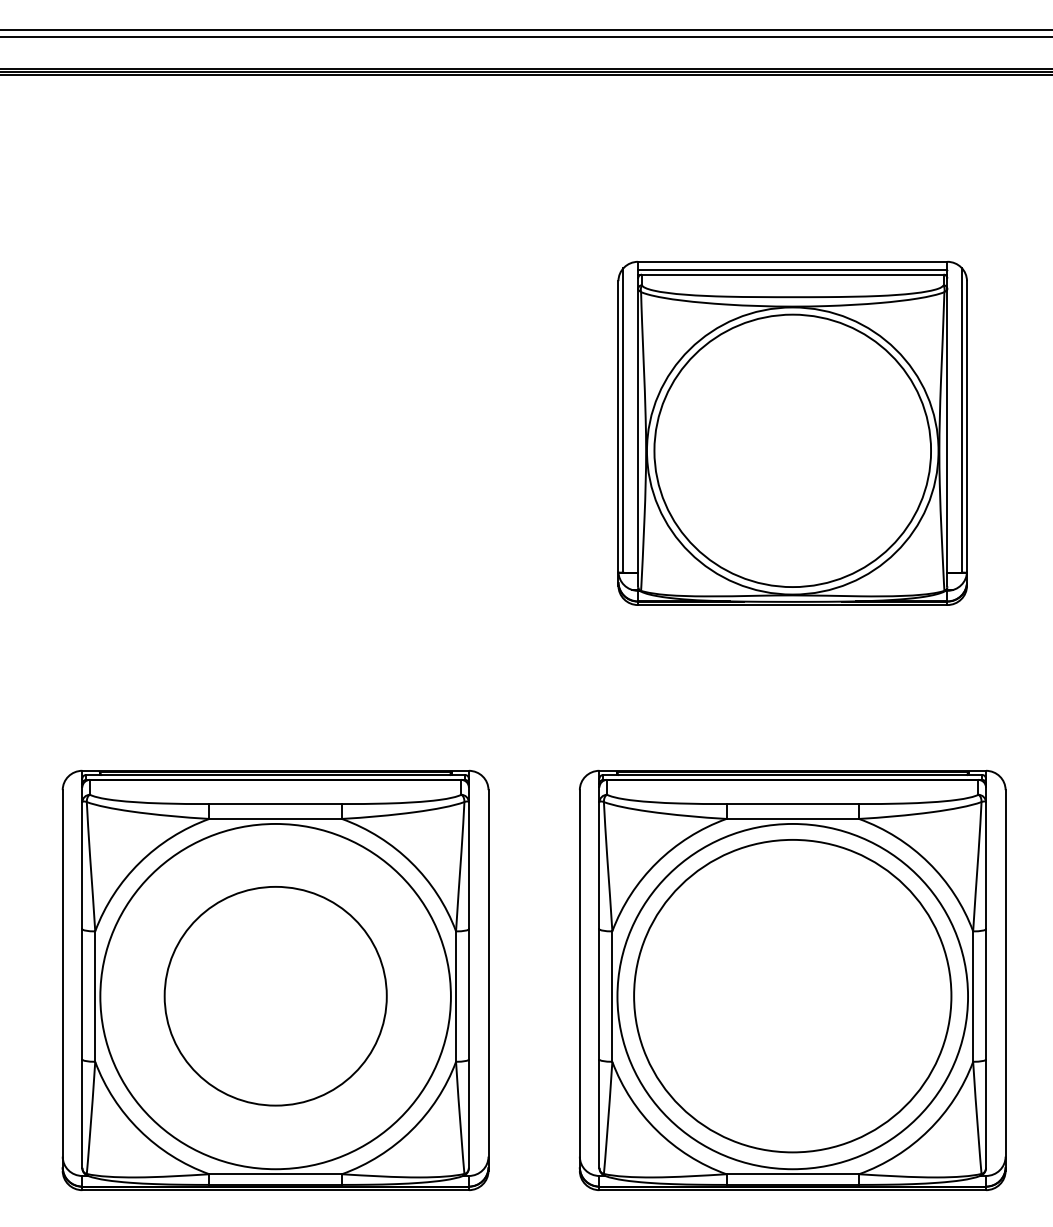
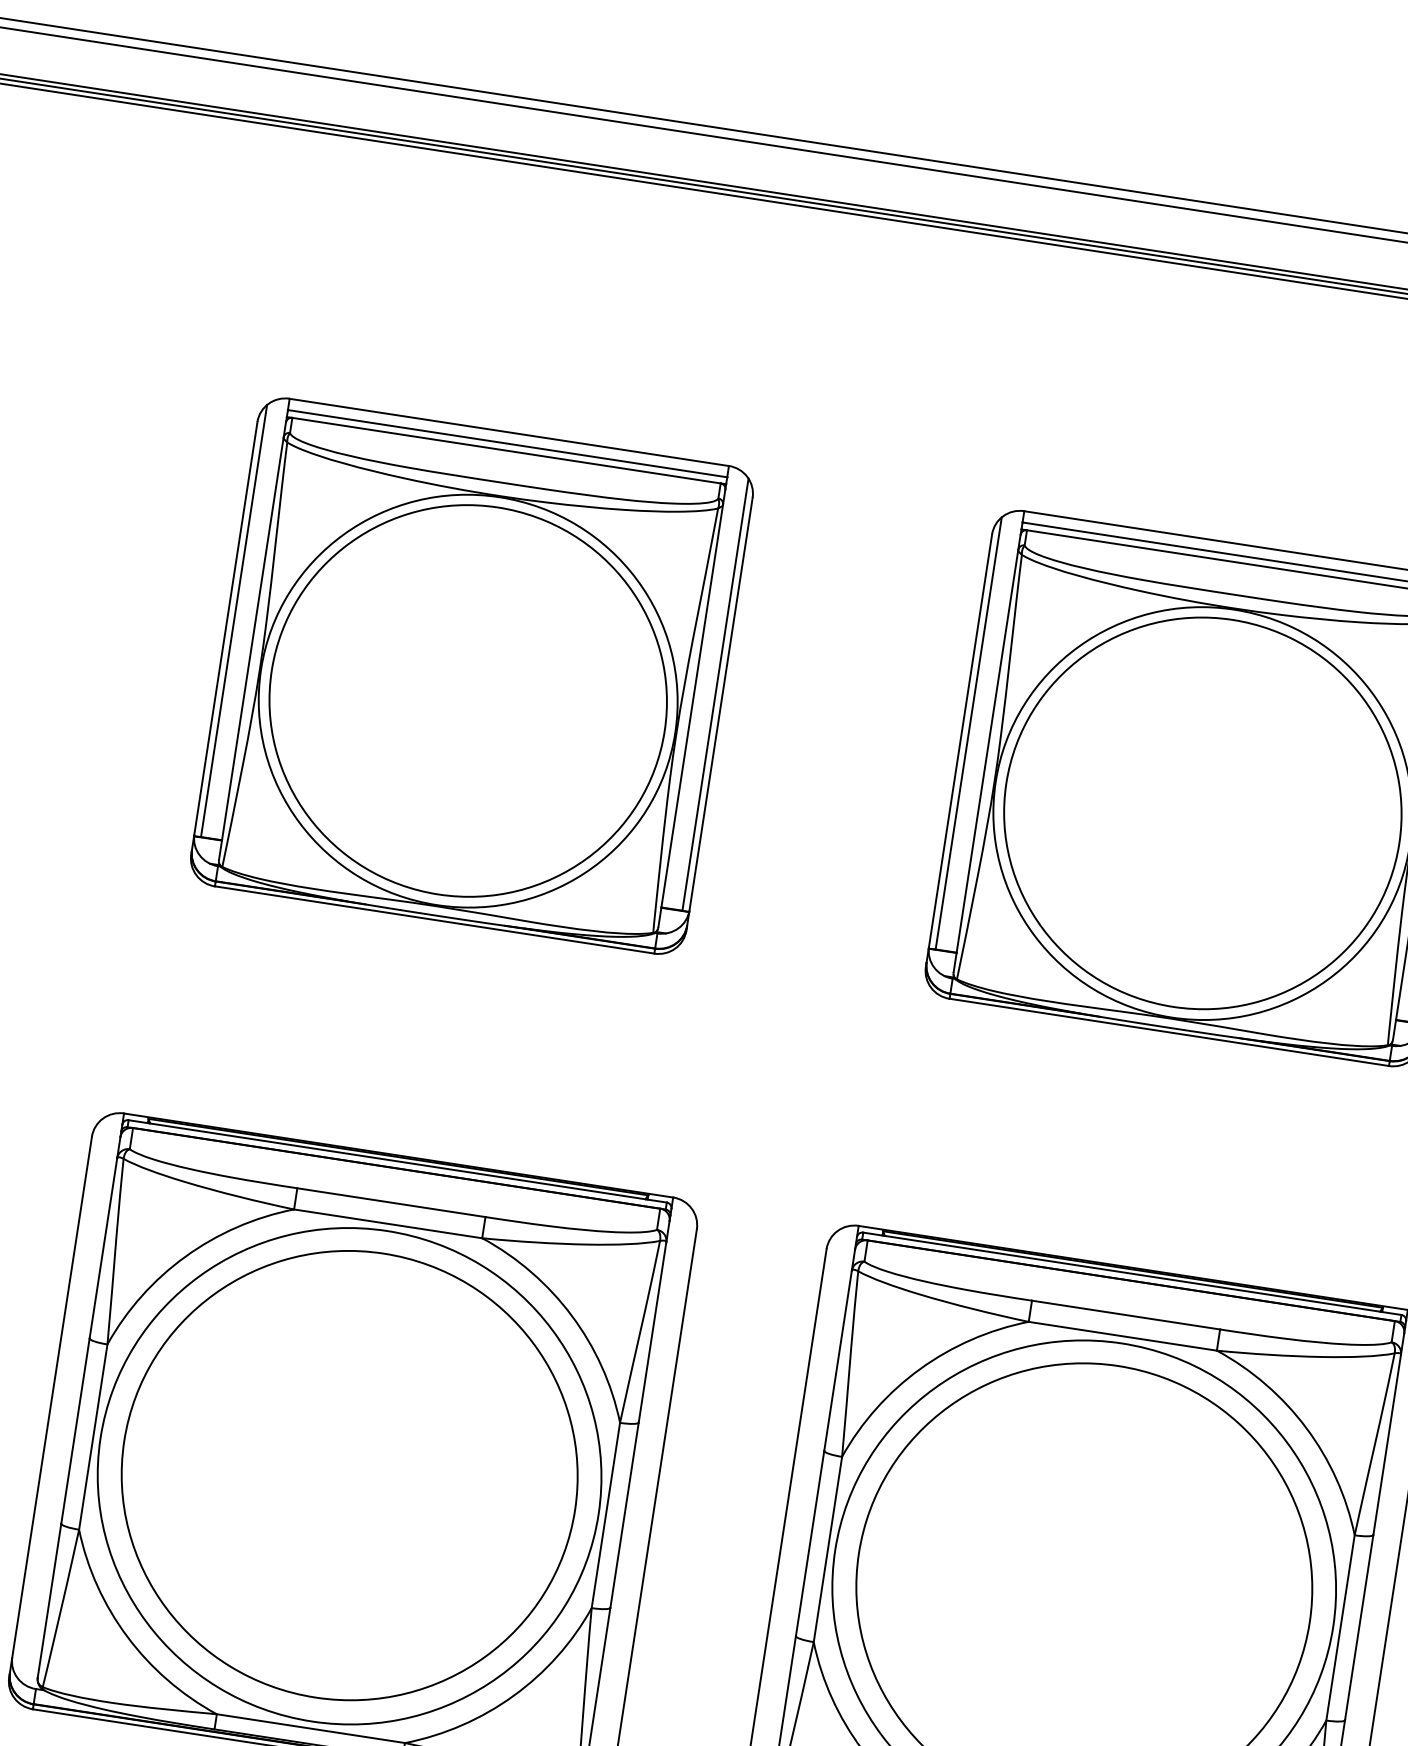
part: (275, 432) -> (472, 674), added
part: (275, 996) -> (349, 1476), size x1.43

